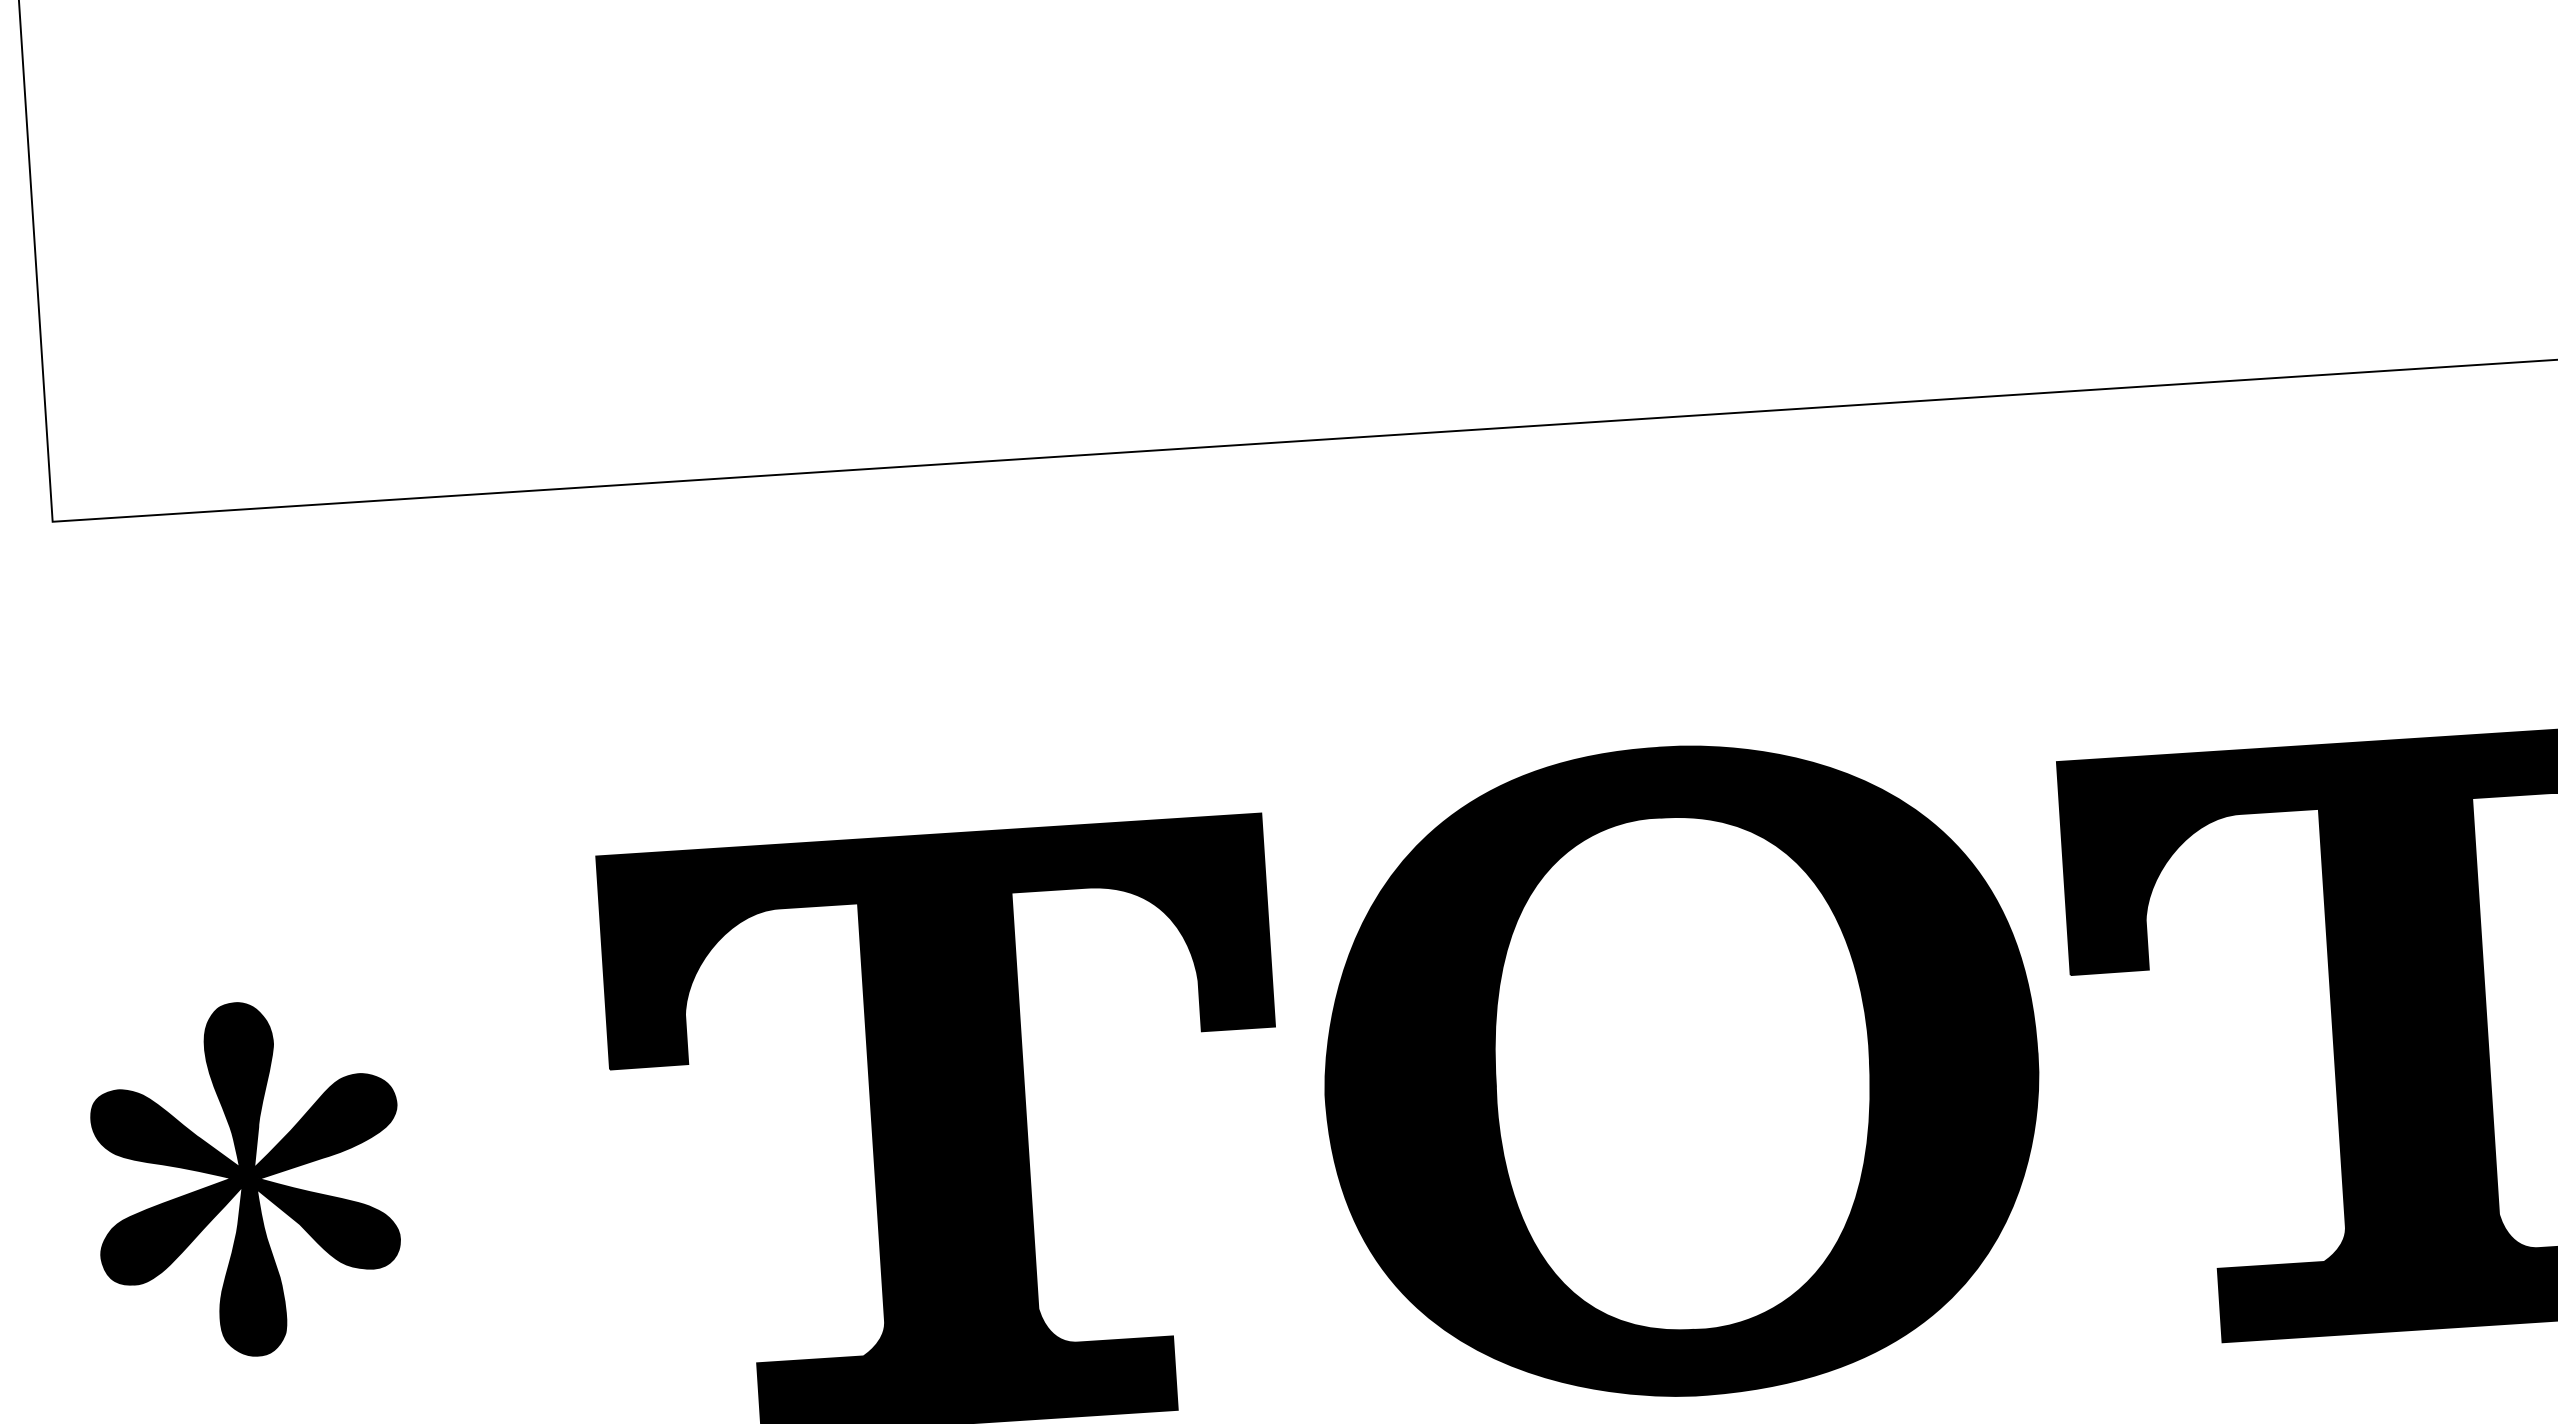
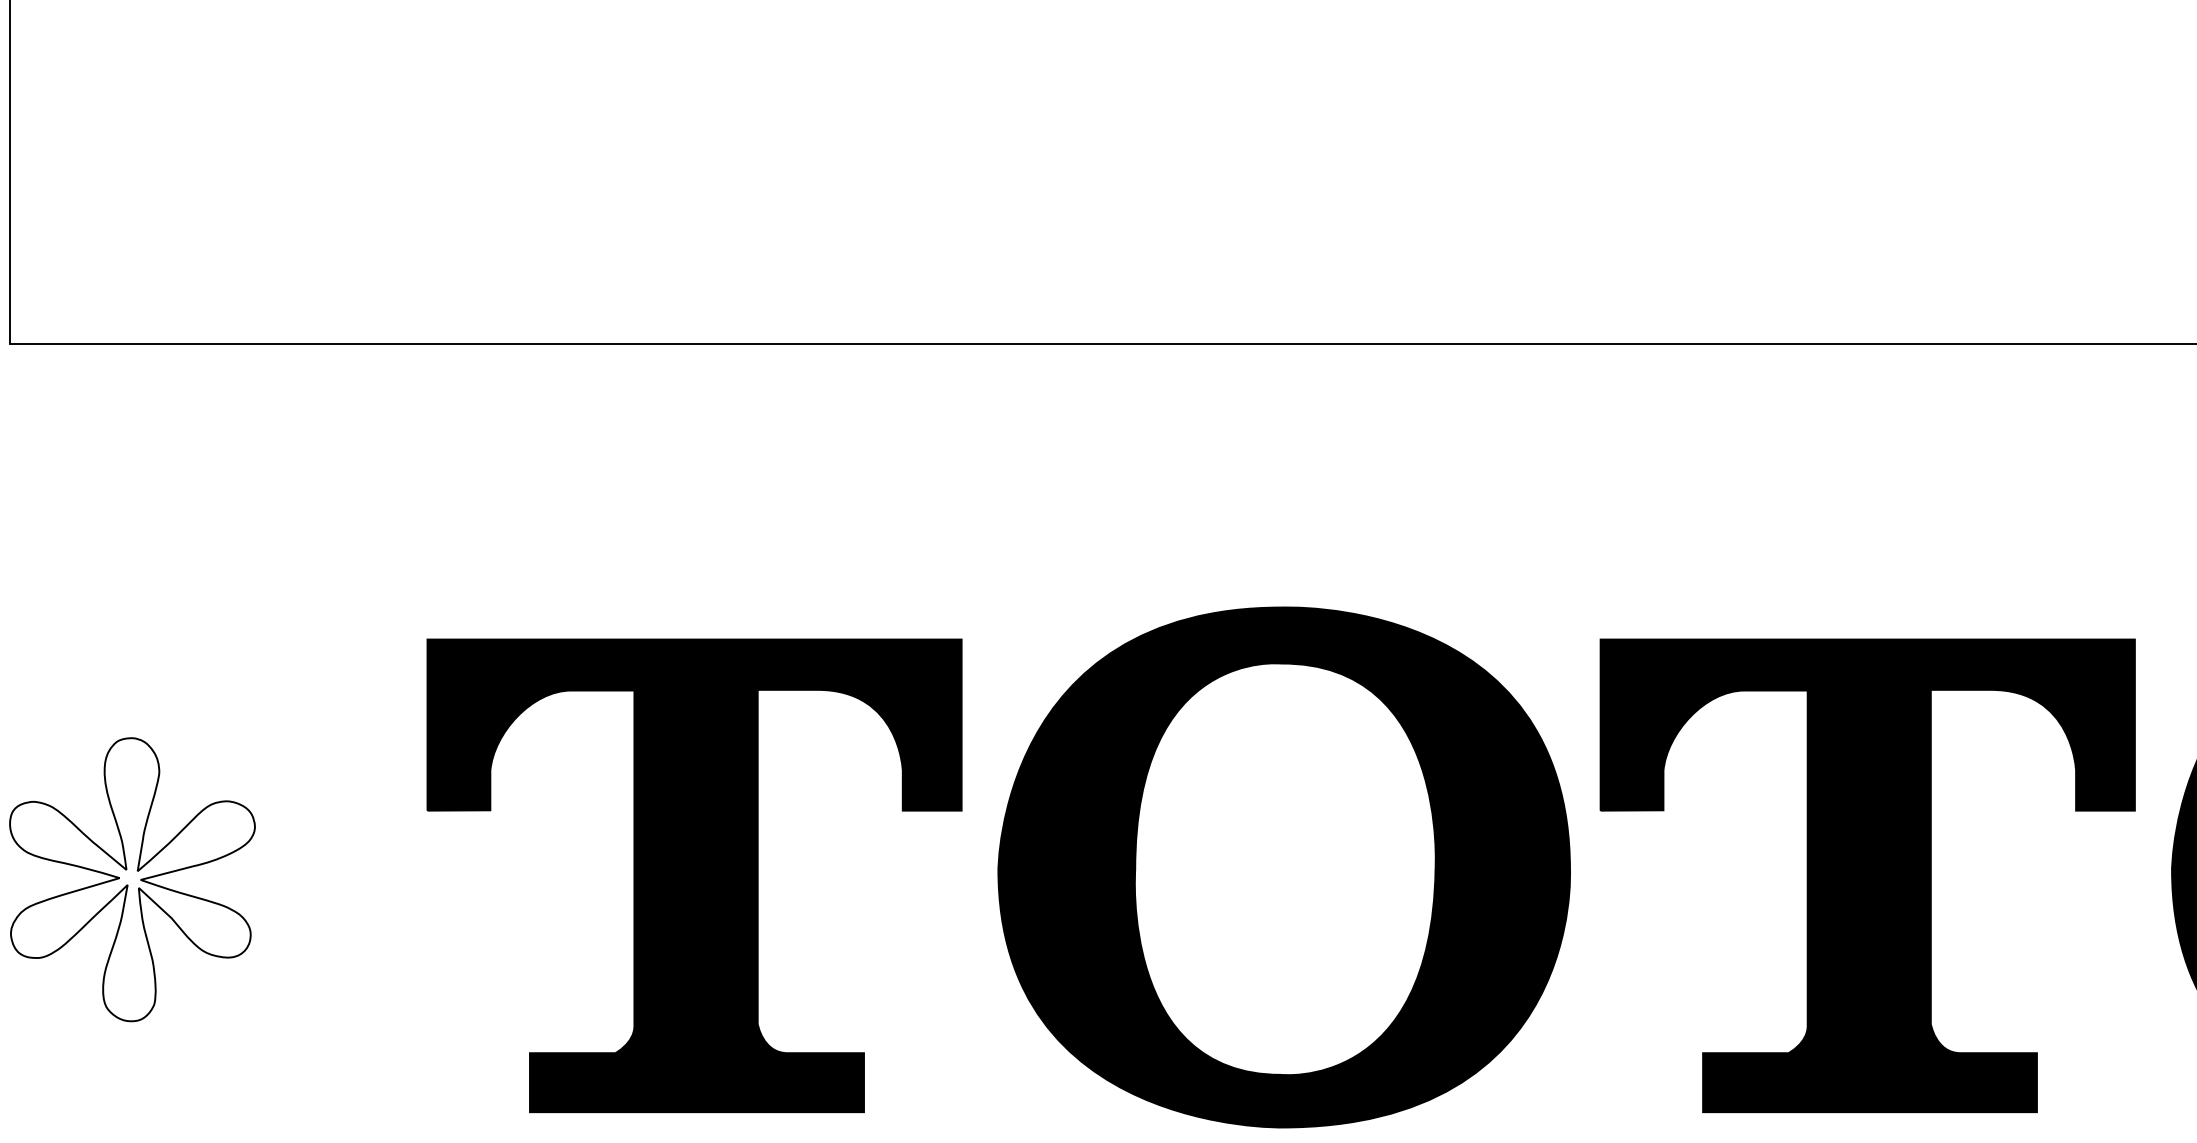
fill: (248, 1179) -> (132, 879), removed

